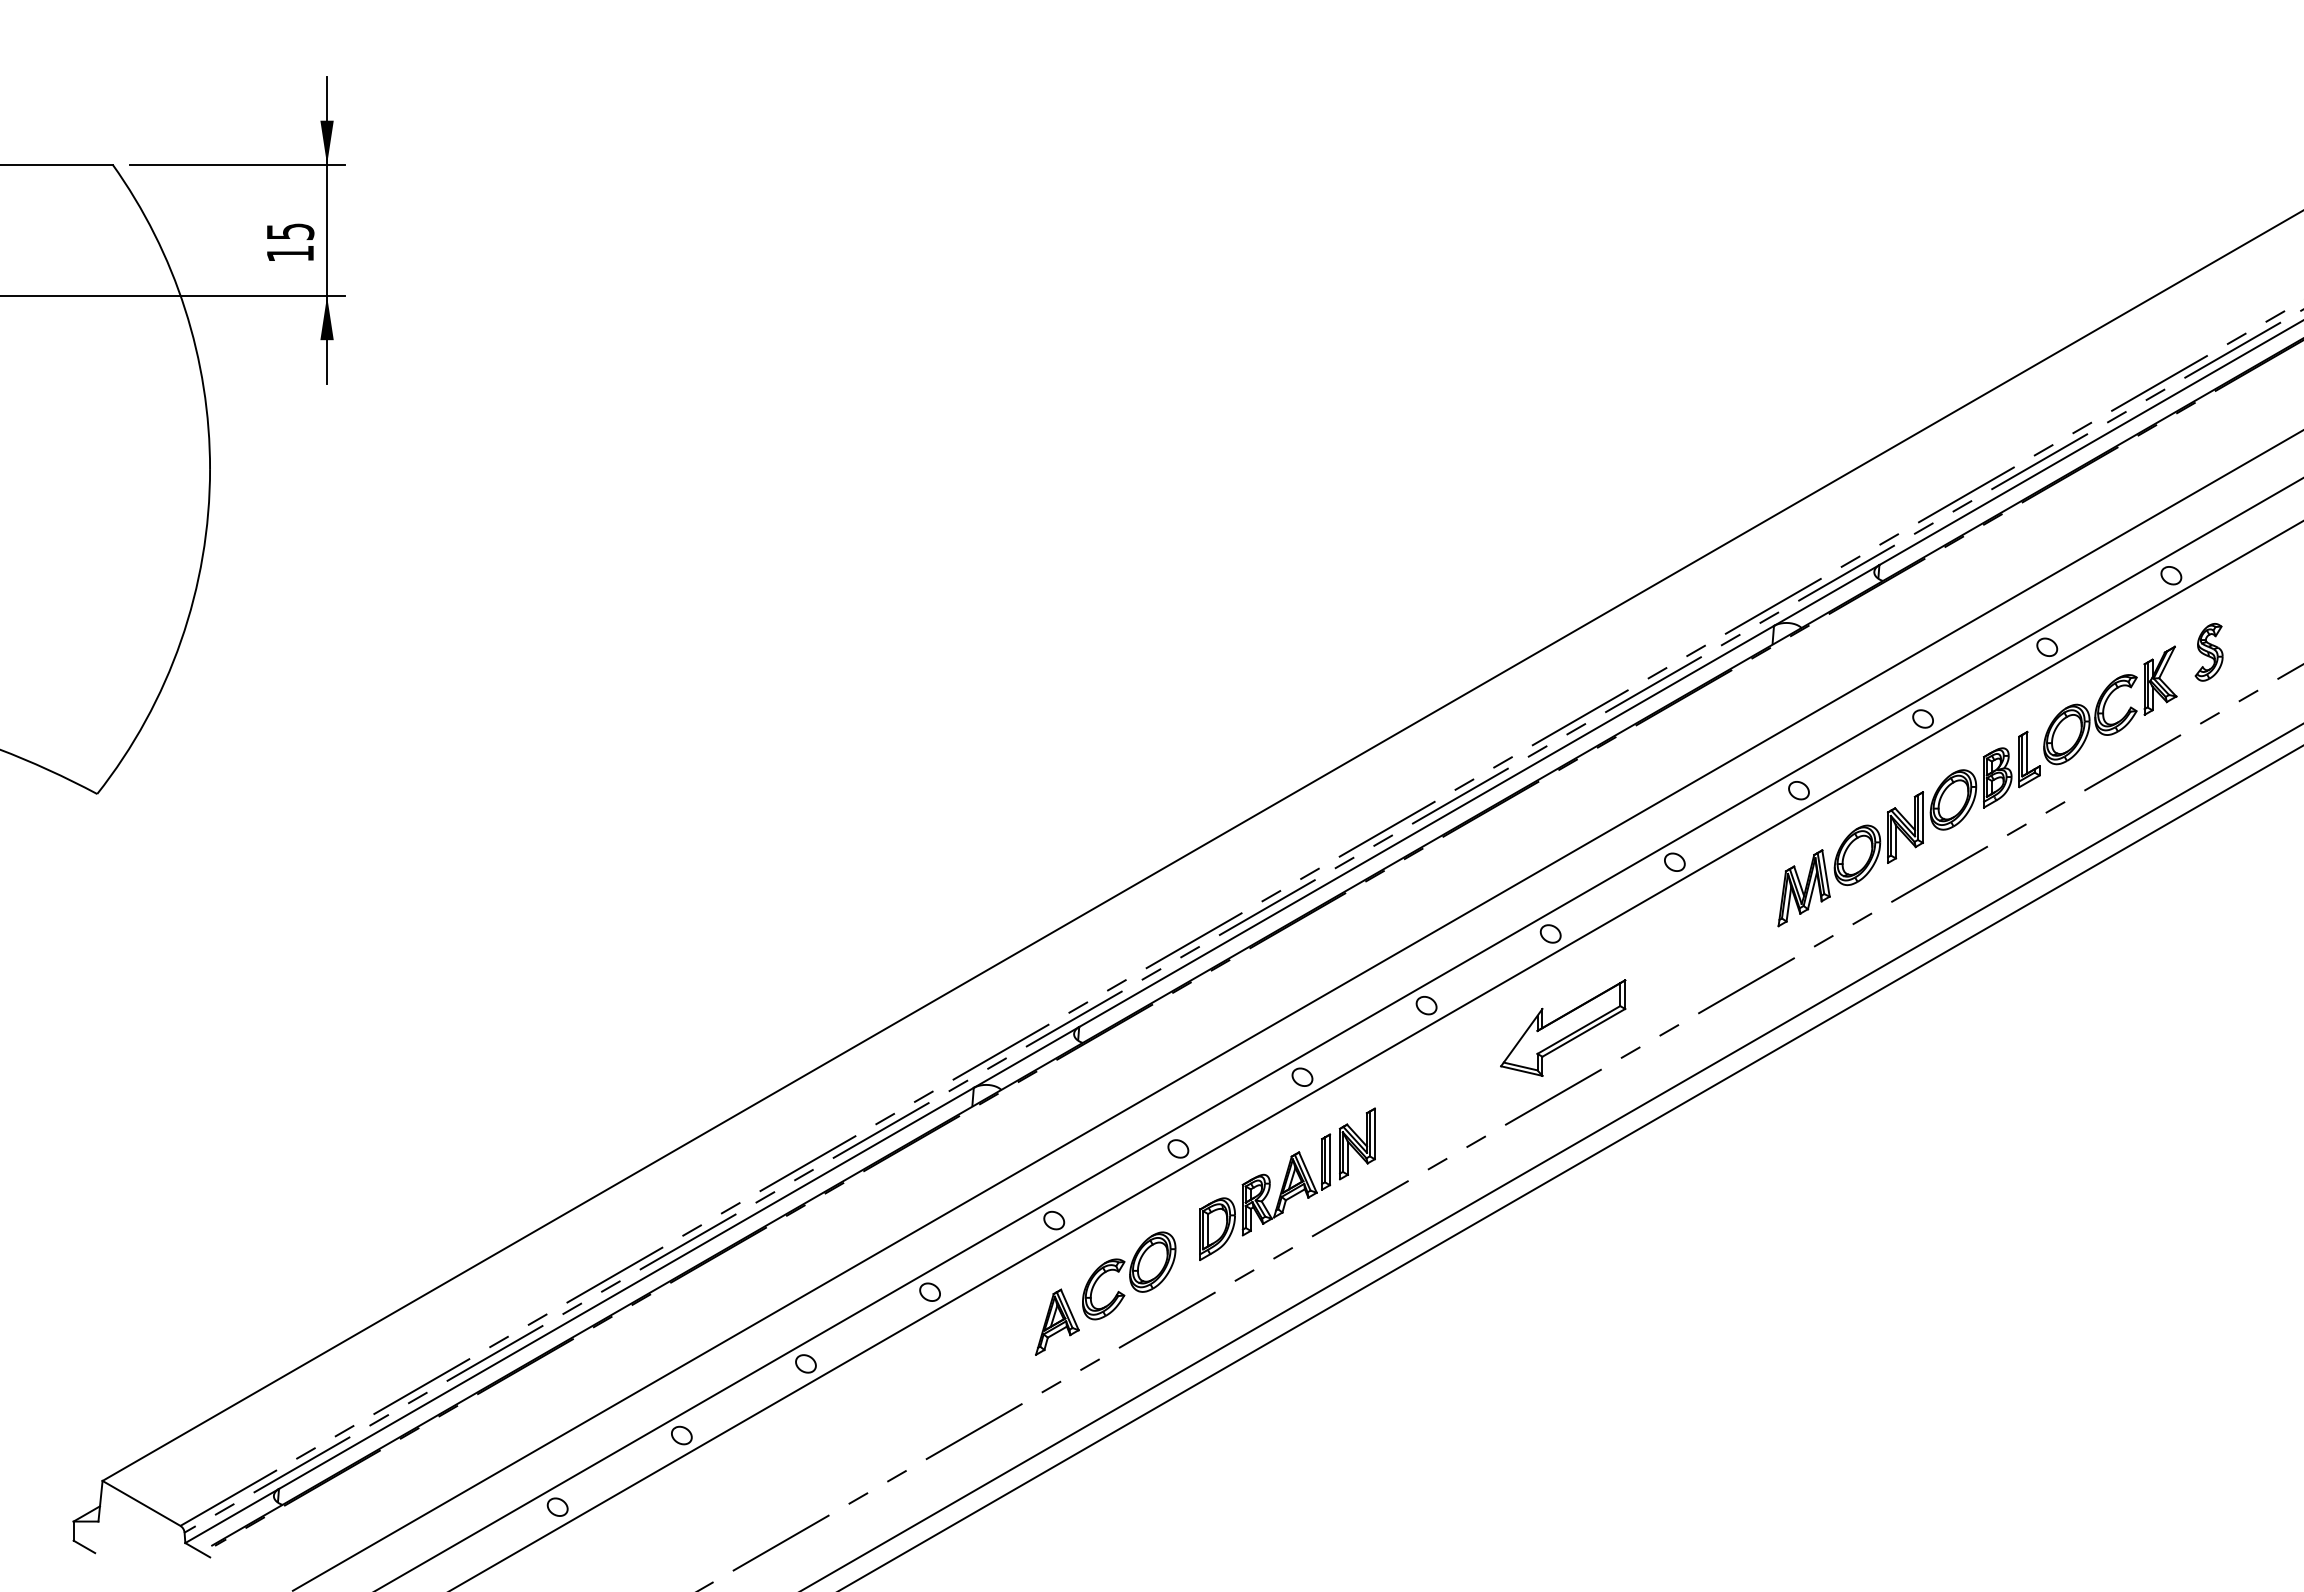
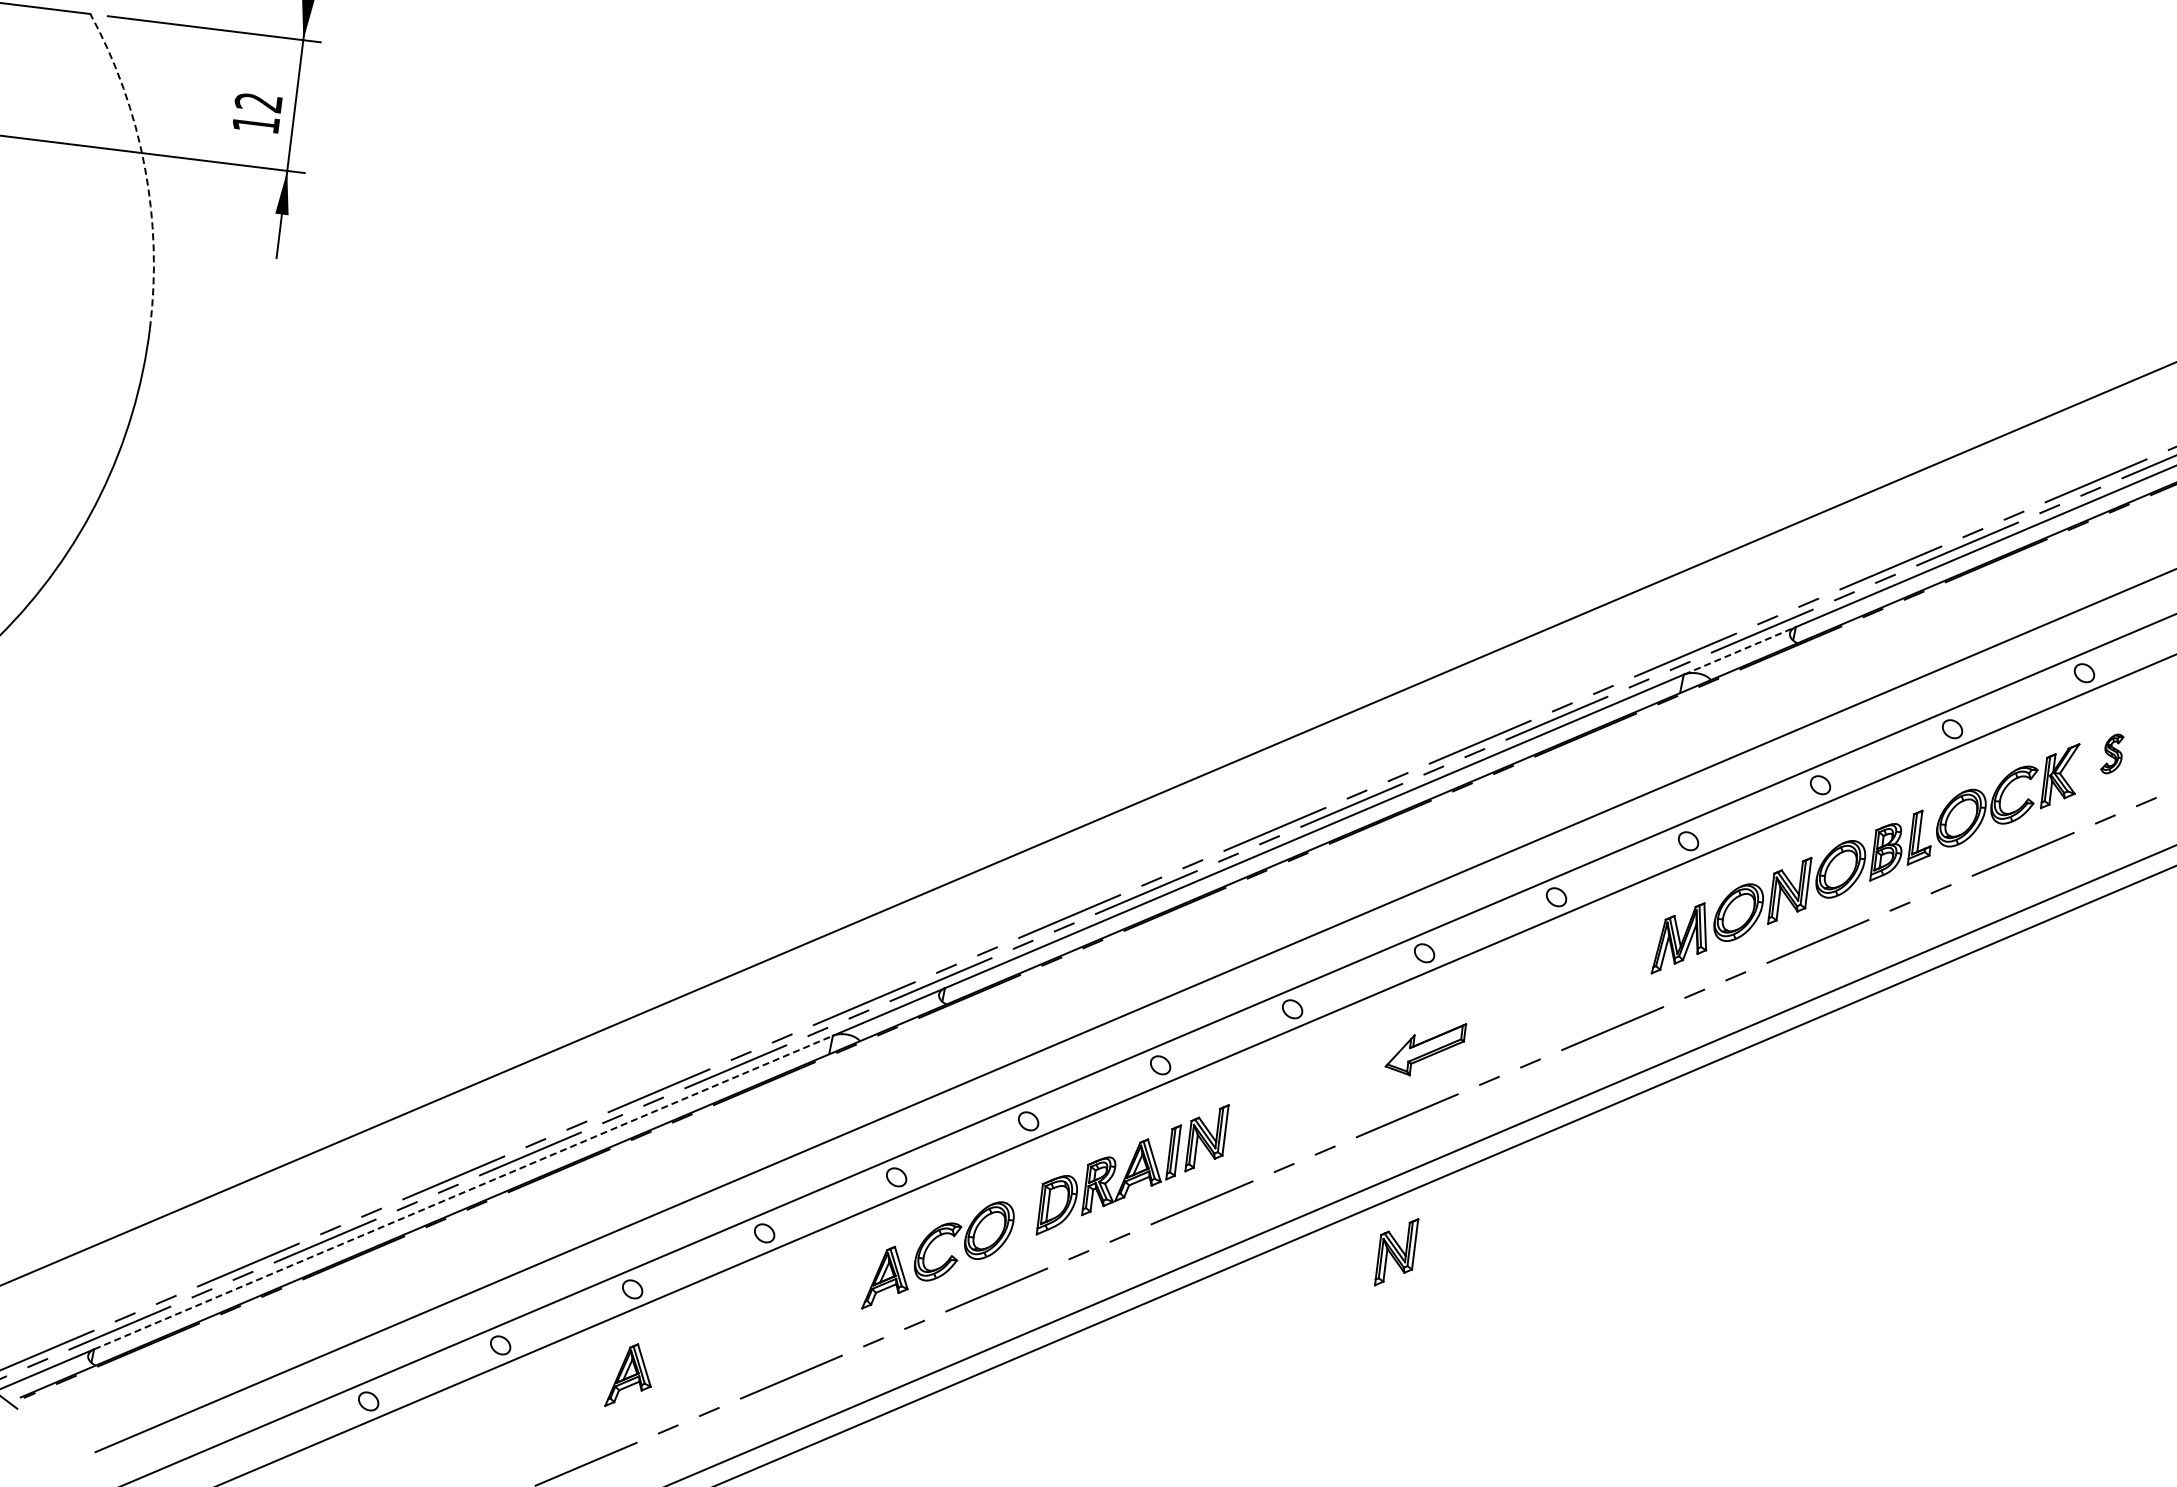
text: (290, 231) -> (258, 102), 15 -> 12
arc: (185, 309) -> (145, 166), solid -> dashed
line: (1826, 595) -> (1739, 650), solid -> dashed
part: (2208, 652) -> (2111, 754), size x0.7
part: (1563, 1027) -> (1425, 1047), size x0.6
part: (1558, 1233) -> (1395, 1251), added
line: (626, 1288) -> (463, 1192), solid -> dashed
part: (814, 1449) -> (630, 1375), added

